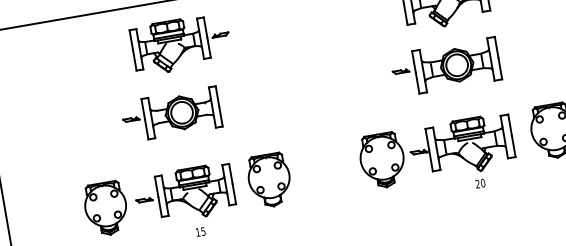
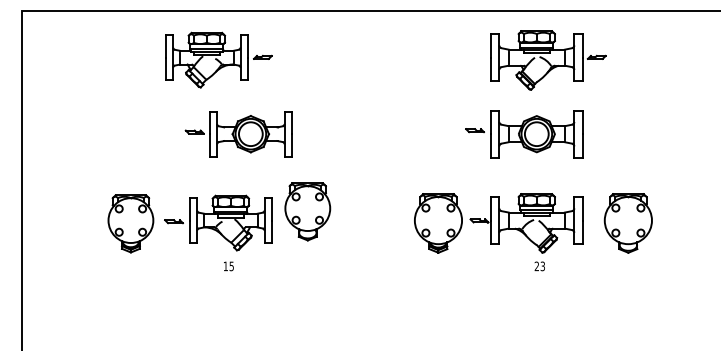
part: (180, 43) -> (218, 59), moved
part: (171, 115) -> (238, 134), moved
part: (269, 180) -> (307, 211), moved
text: (482, 183) -> (542, 266), 20 -> 23

